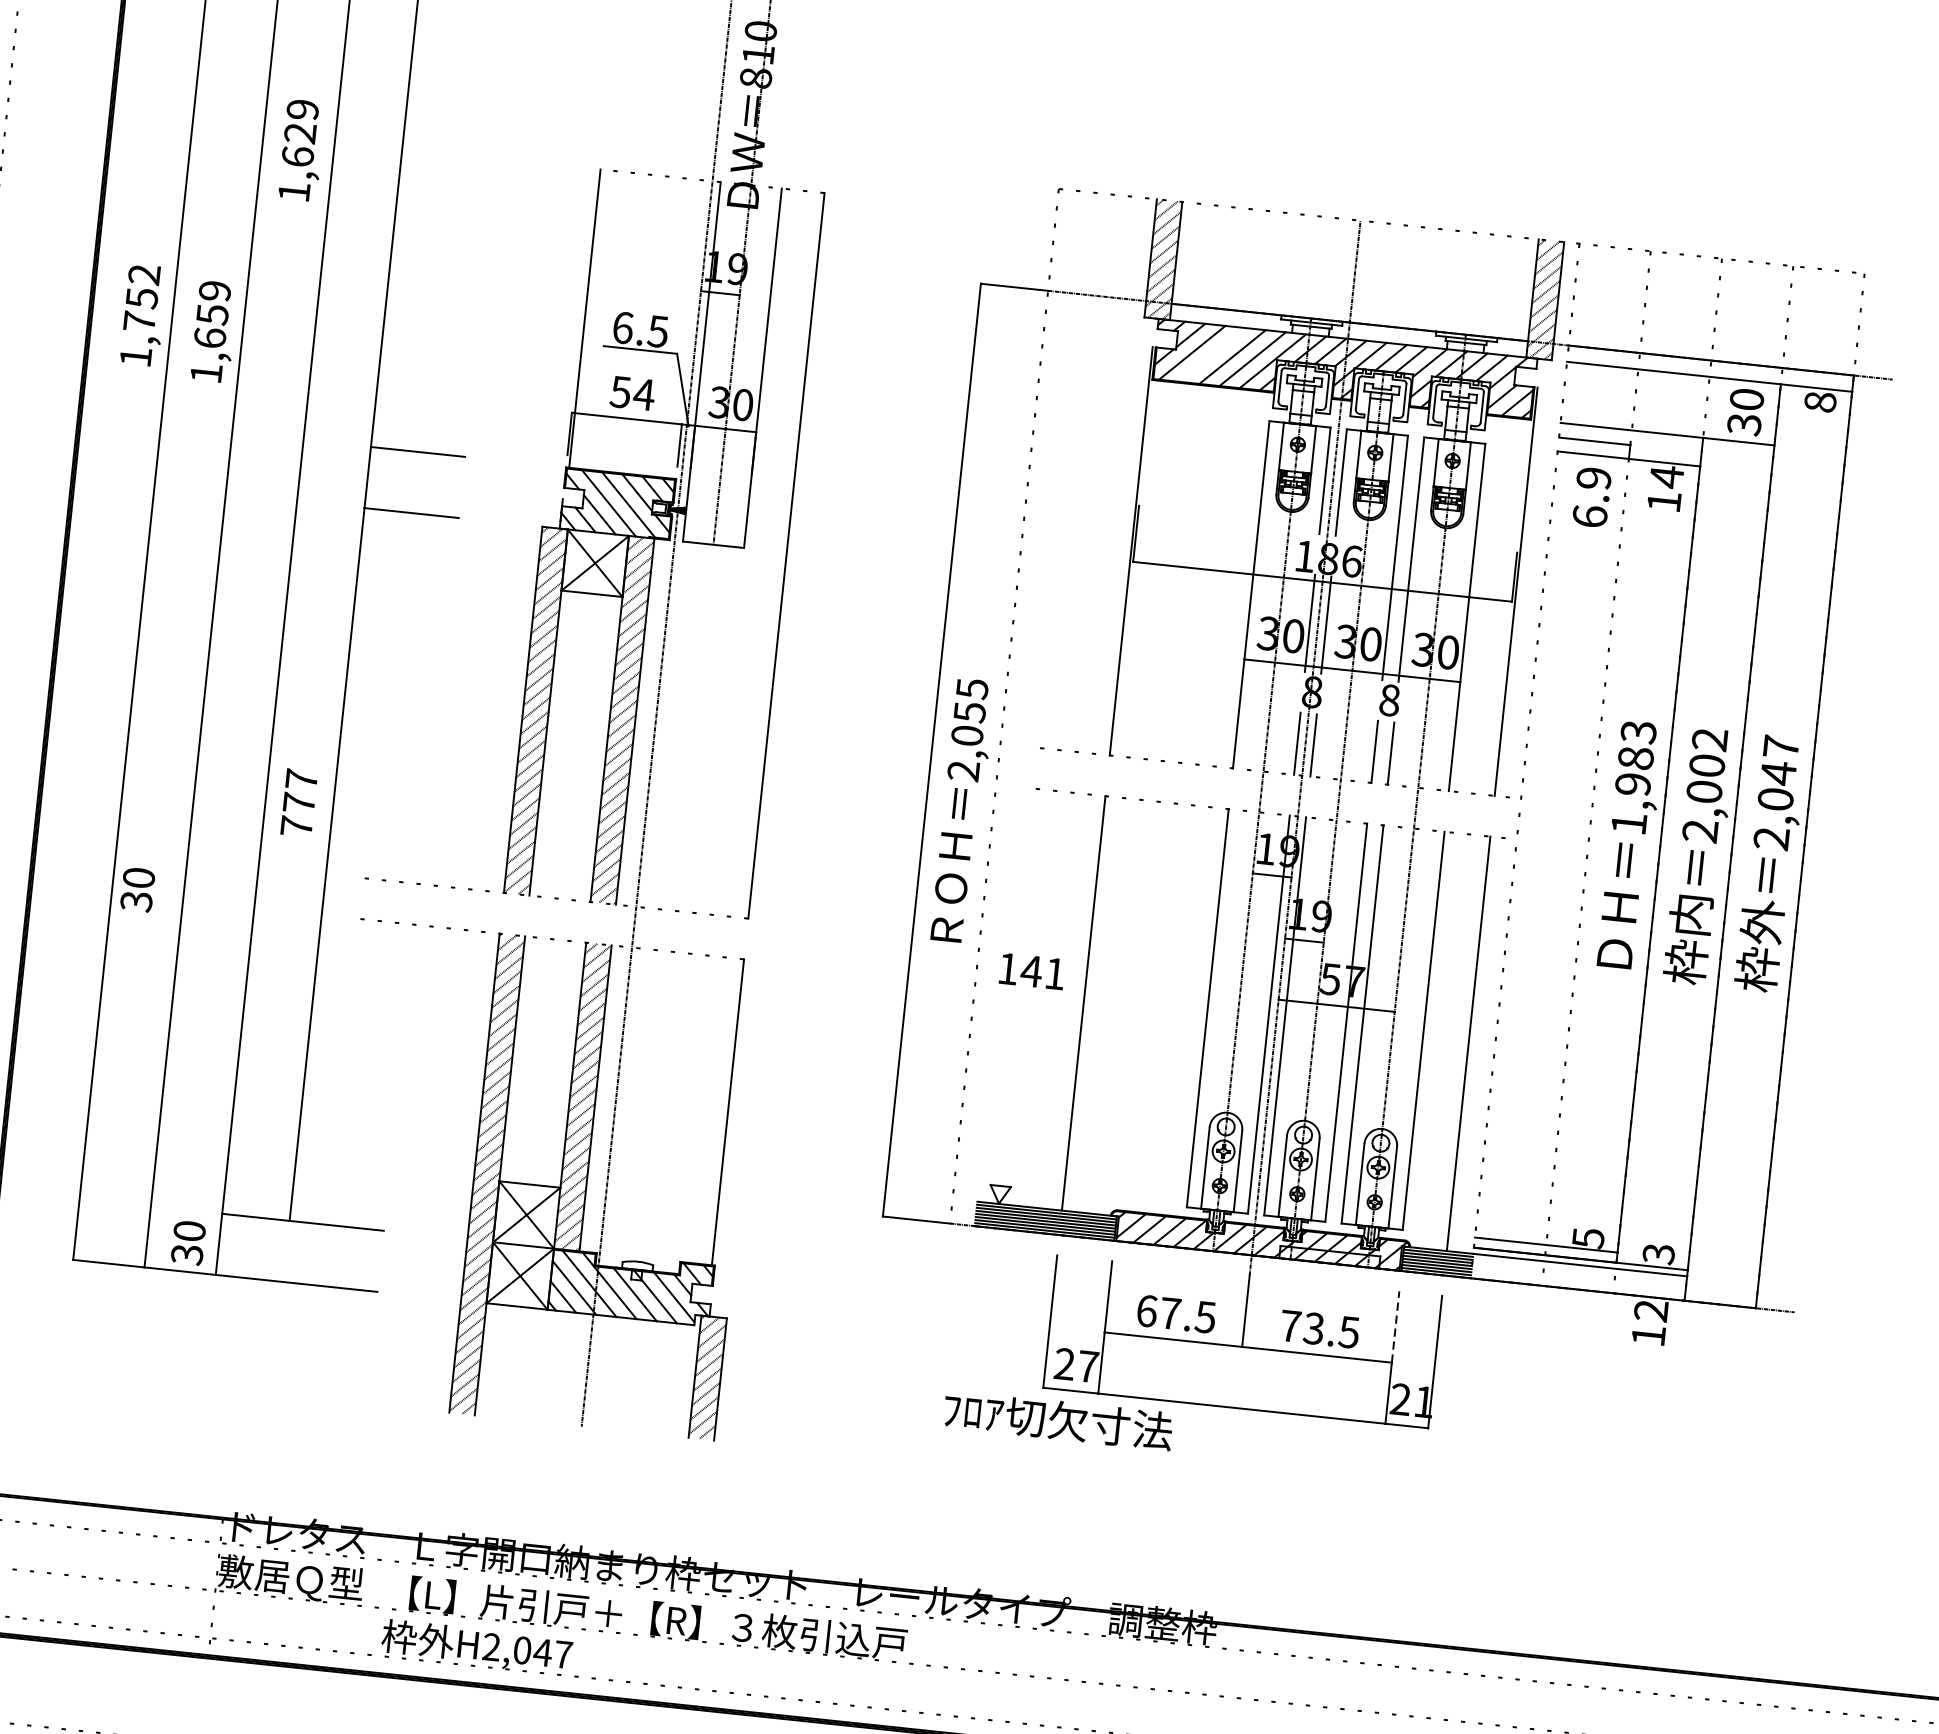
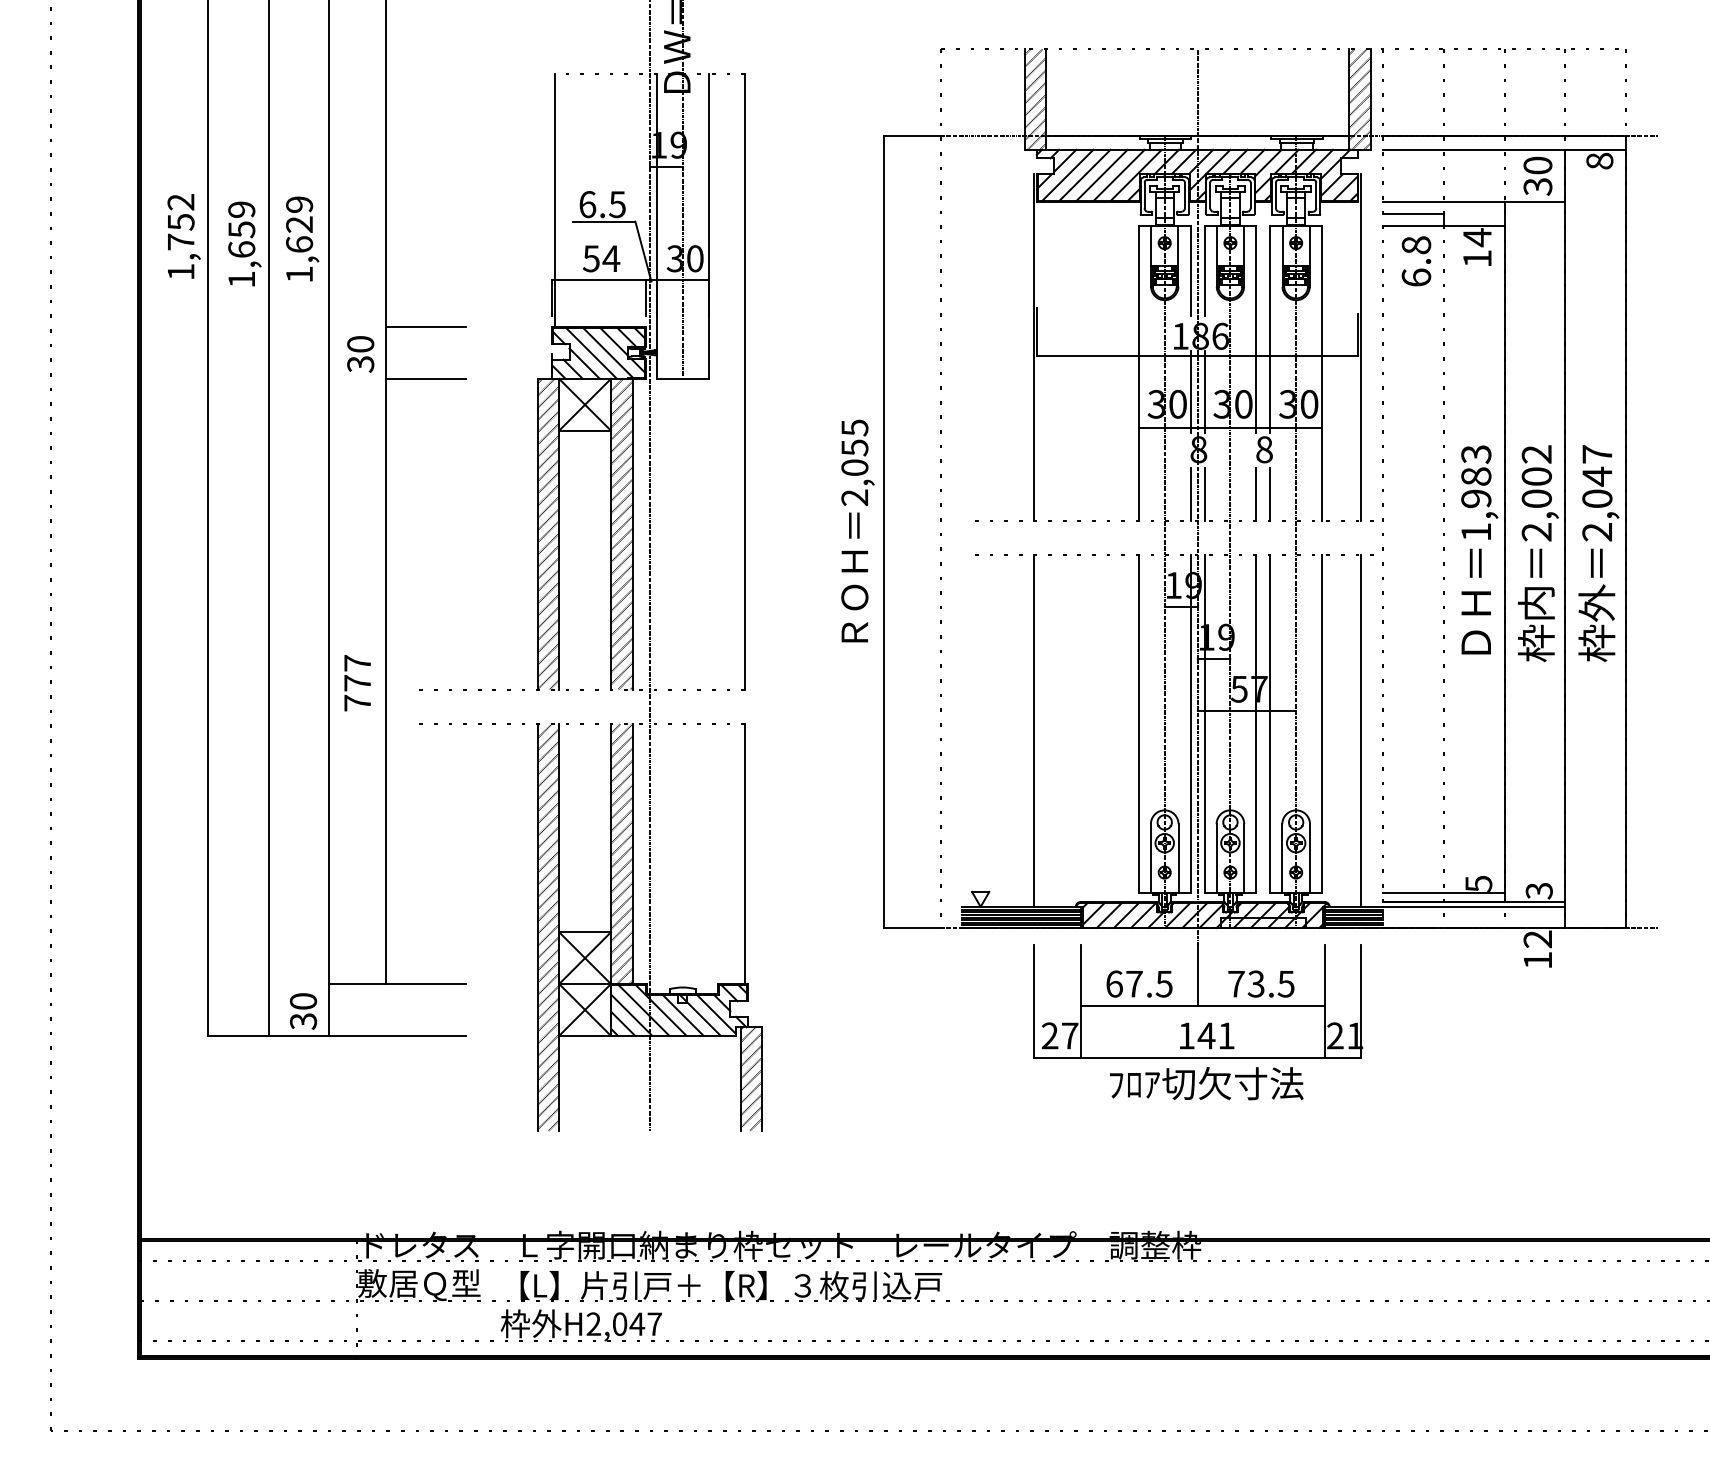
text: (302, 149) -> (302, 238), moved
line: (1211, 353) -> (1084, 174), added
text: (1594, 478) -> (1416, 245), 6.9 -> 6.8
text: (299, 803) -> (357, 683), moved
text: (962, 810) -> (857, 530), moved
text: (137, 889) -> (360, 354), moved
text: (1032, 970) -> (1207, 1035), moved
line: (1395, 1325) -> (1324, 974), dashed -> solid
text: (1058, 1420) -> (1206, 1083), moved

